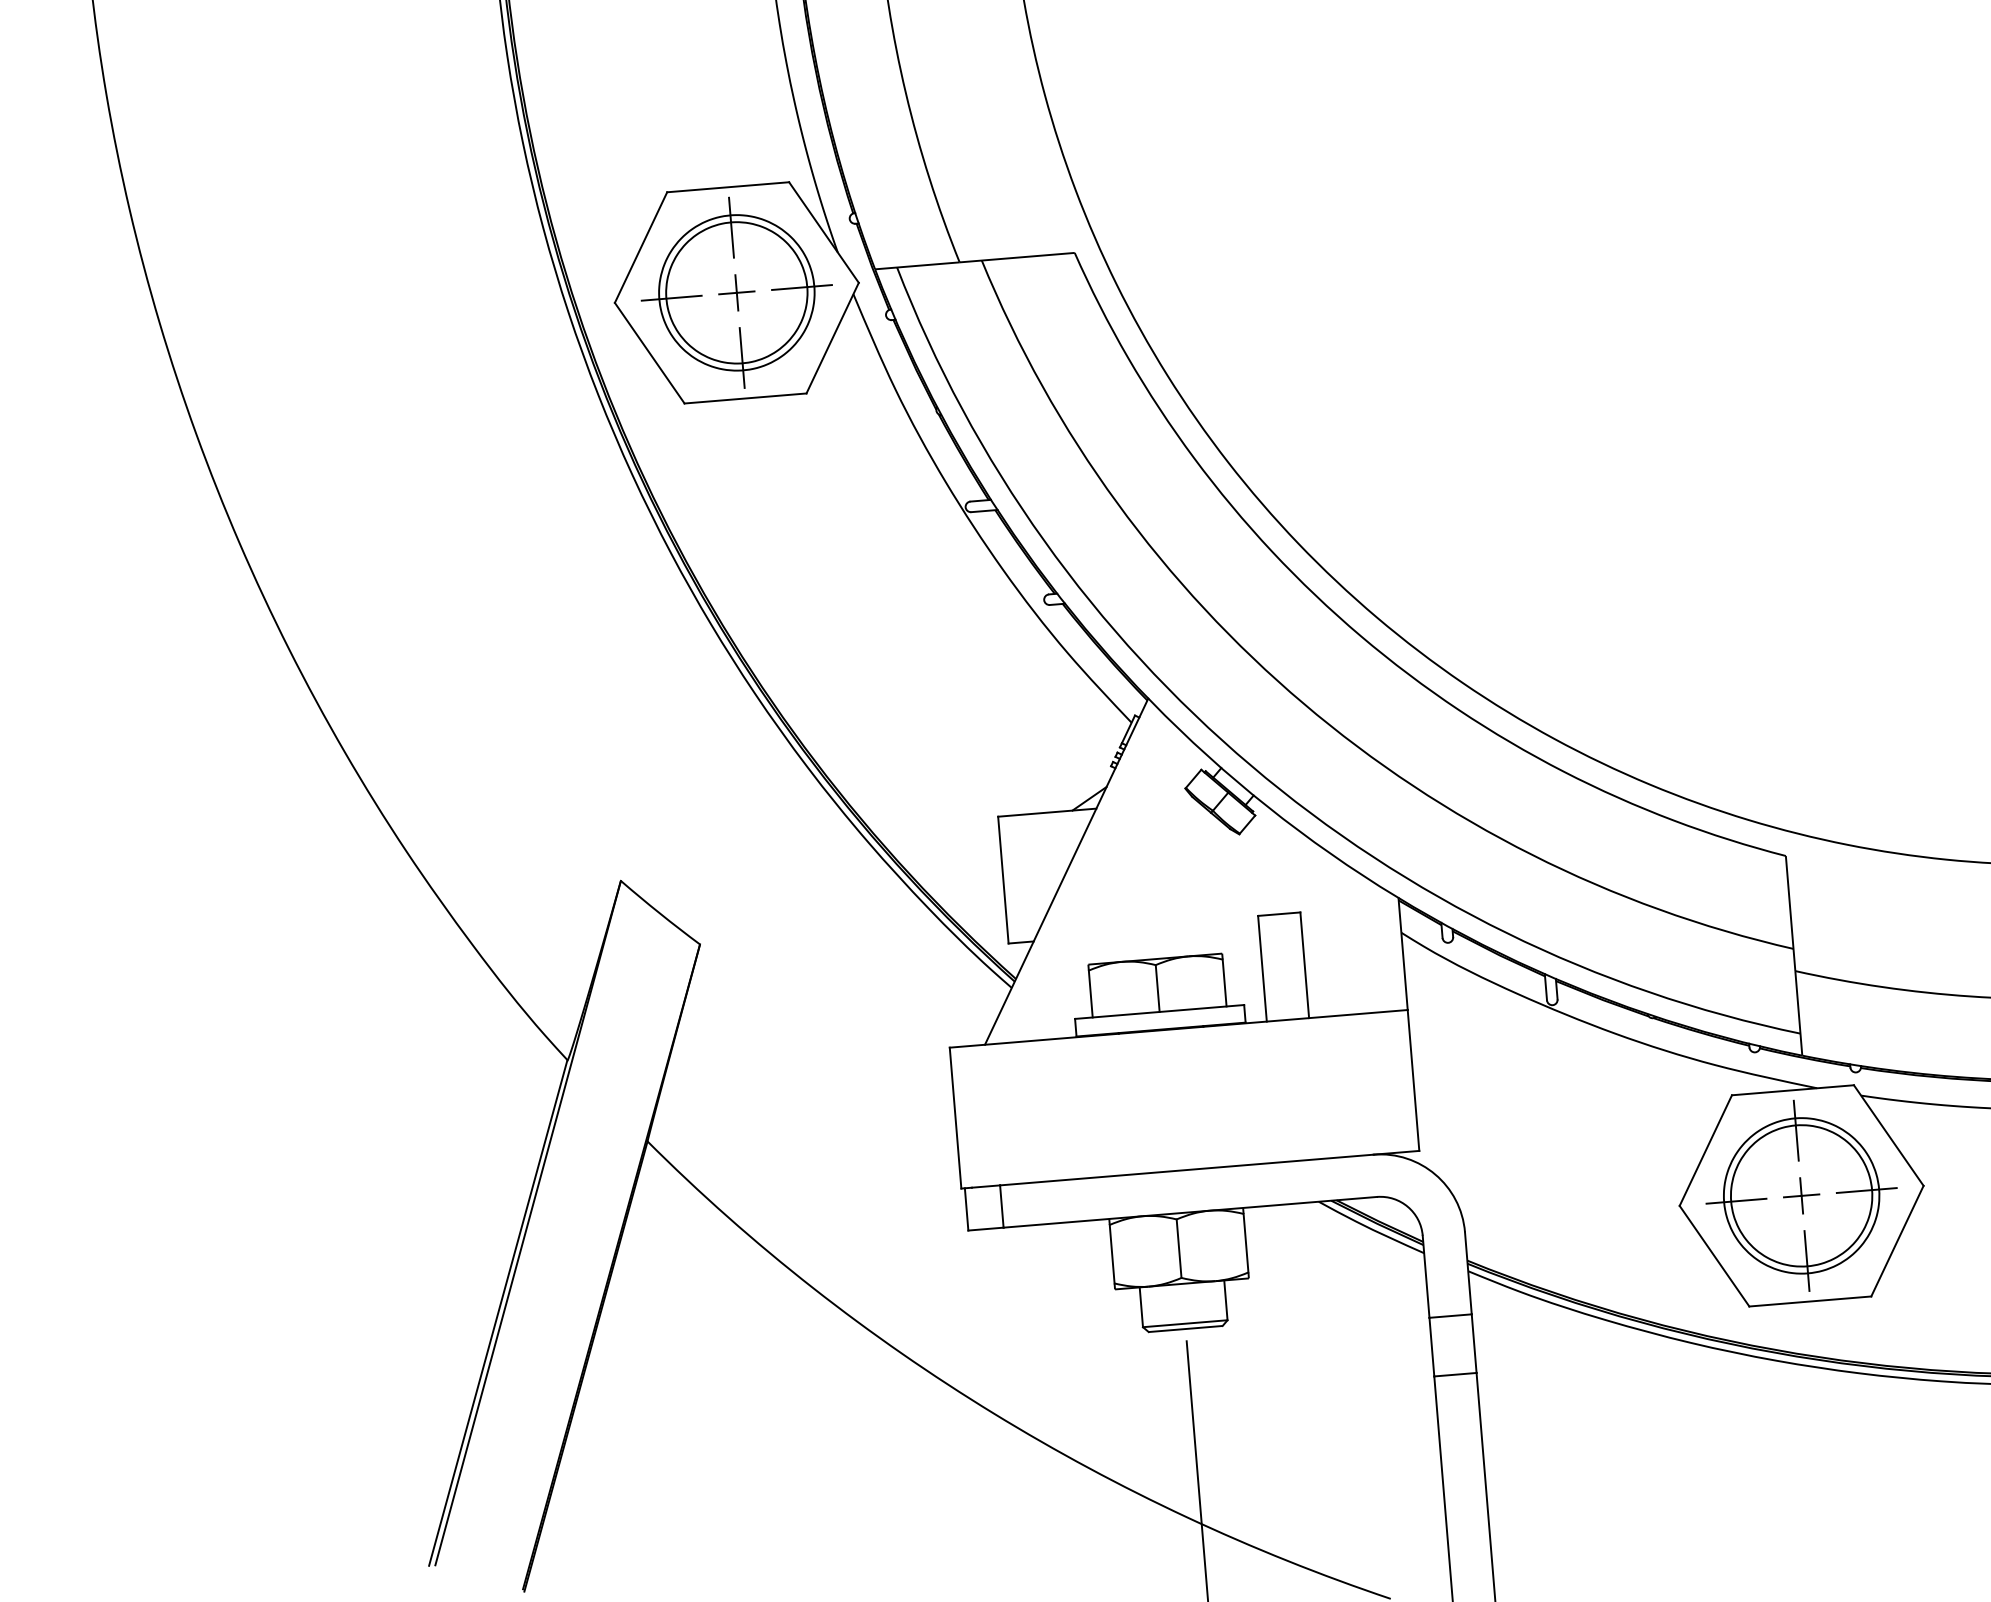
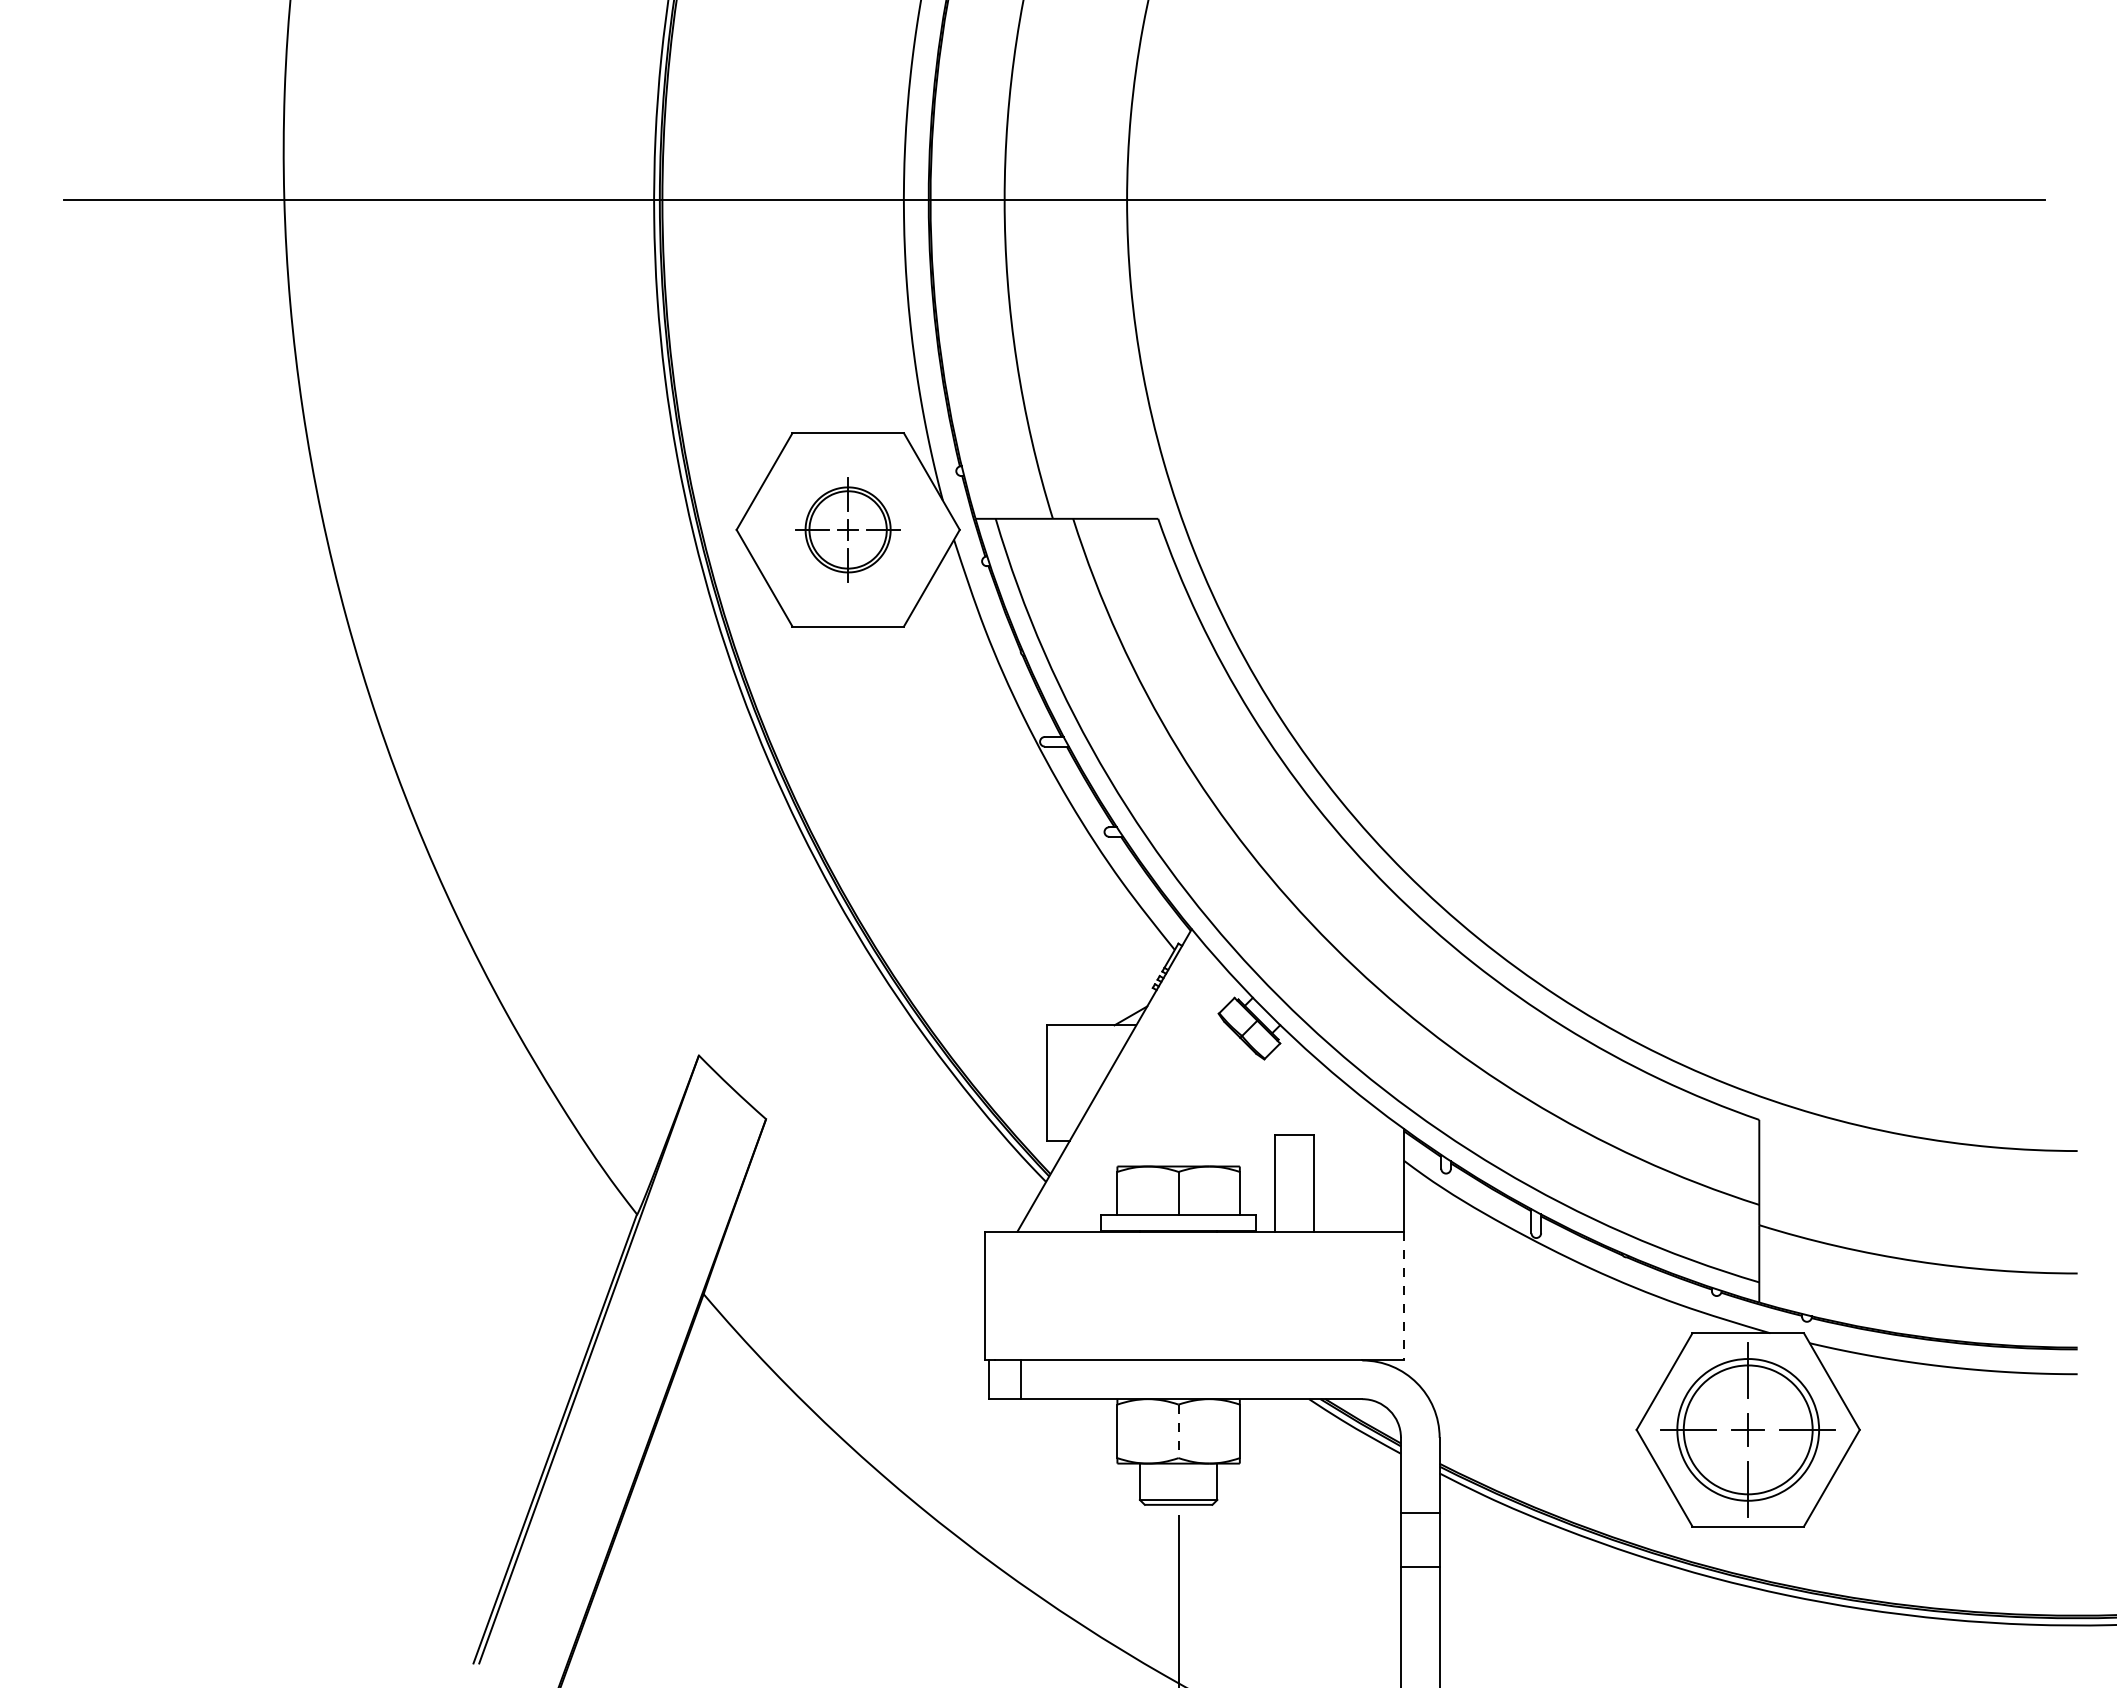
part: (736, 292) -> (847, 529), size x0.6
line: (1413, 1080) -> (1404, 1296), solid -> dashed
line: (1178, 1248) -> (1178, 1431), solid -> dashed

